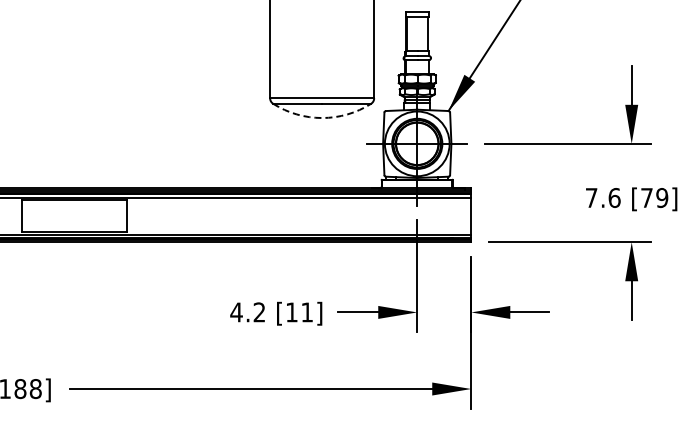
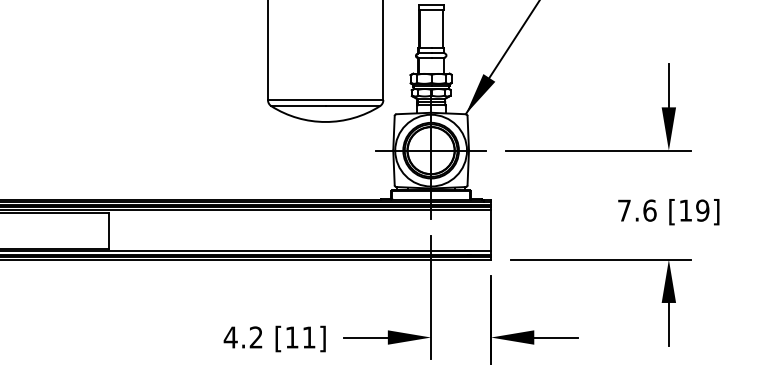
arc: (322, 118) -> (326, 122), dashed -> solid
text: (646, 197) -> (685, 210), [79] -> [19]

